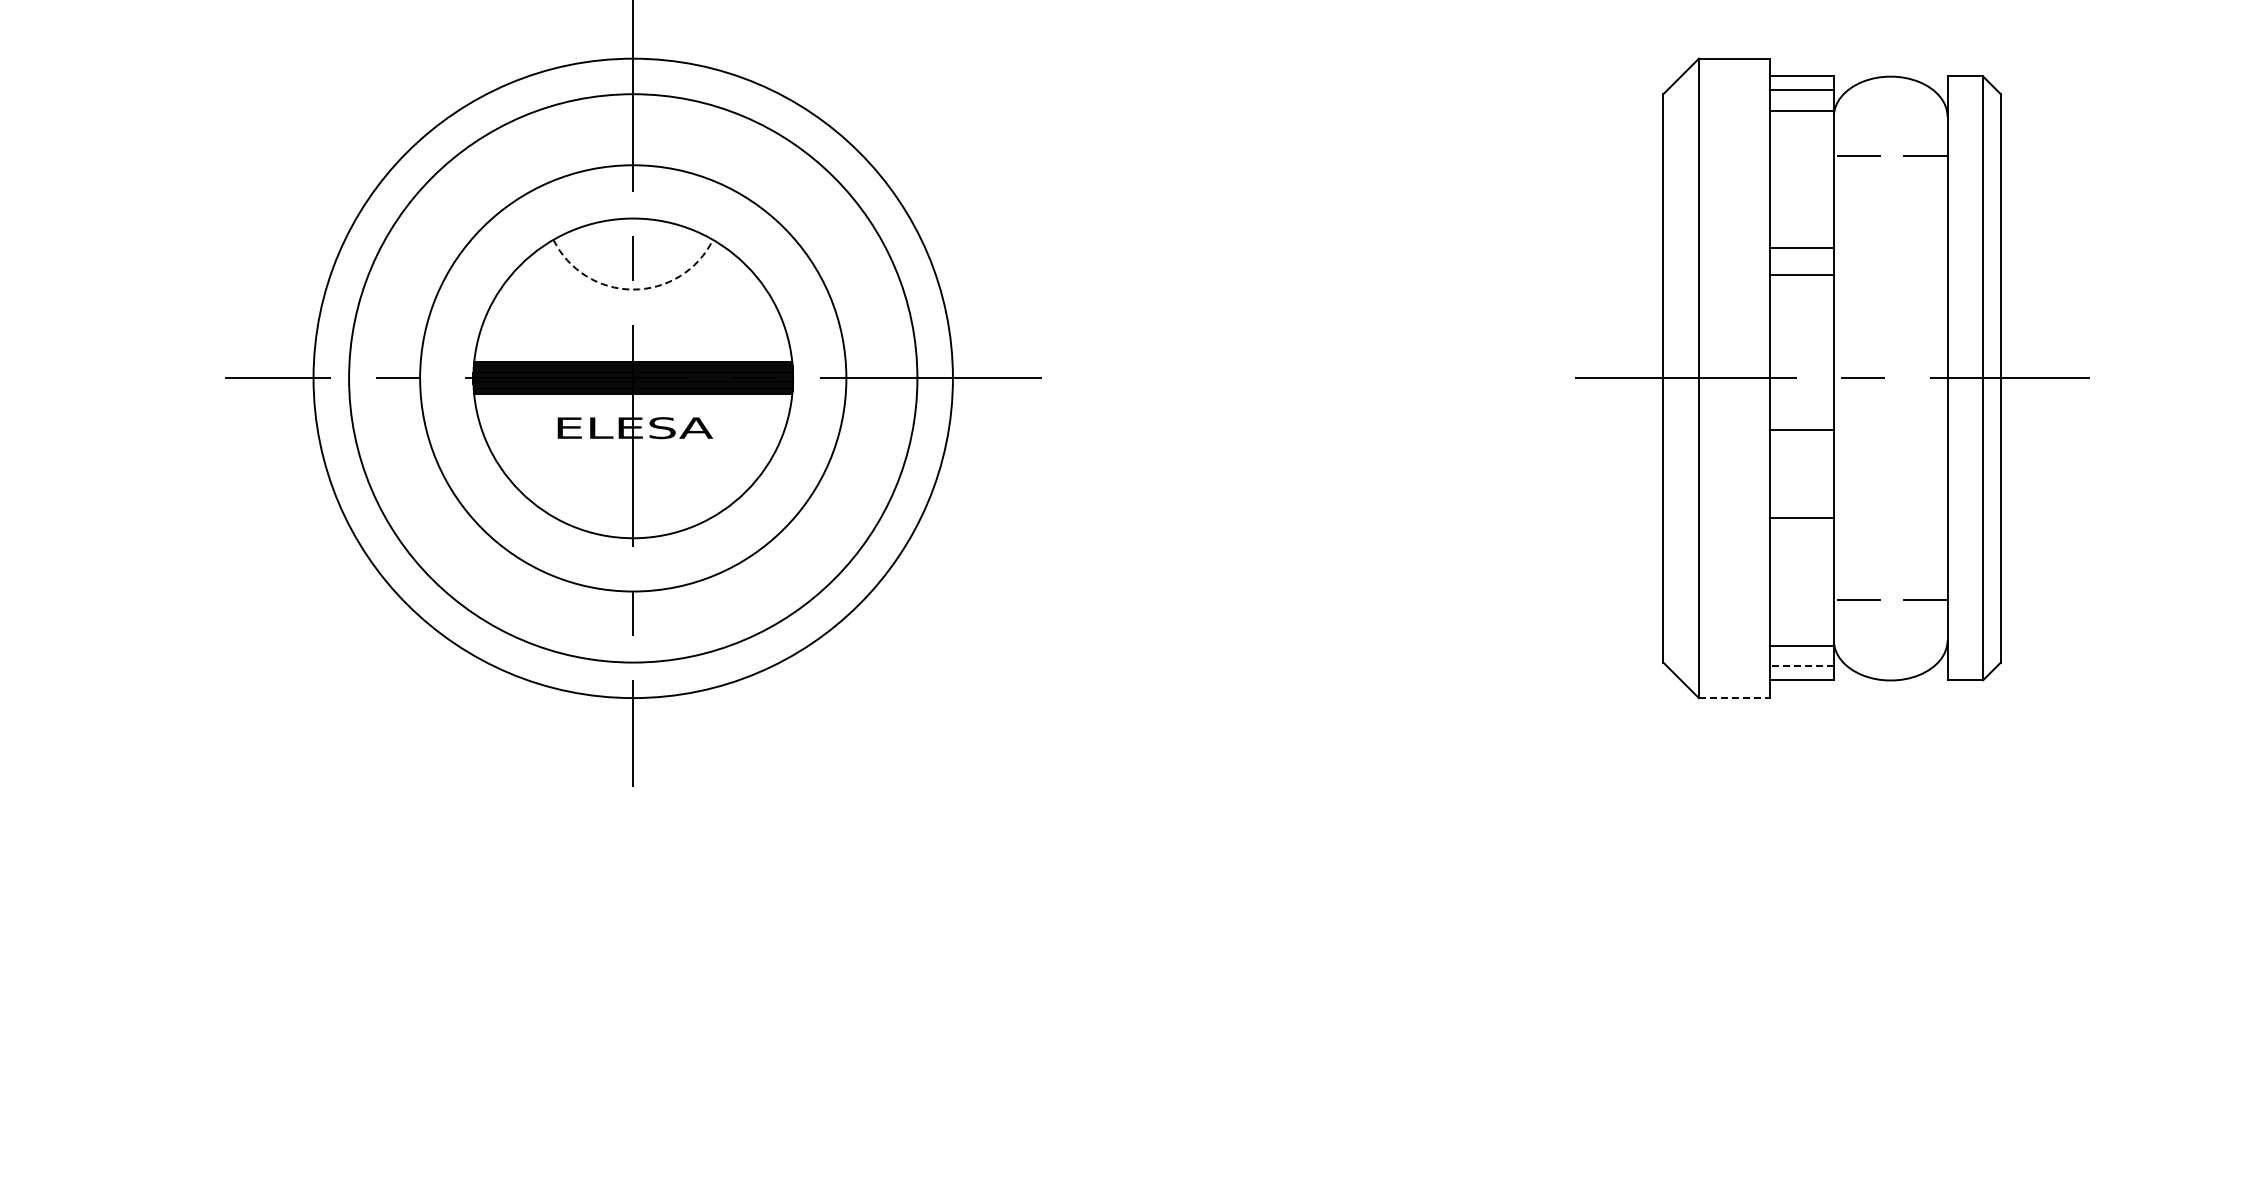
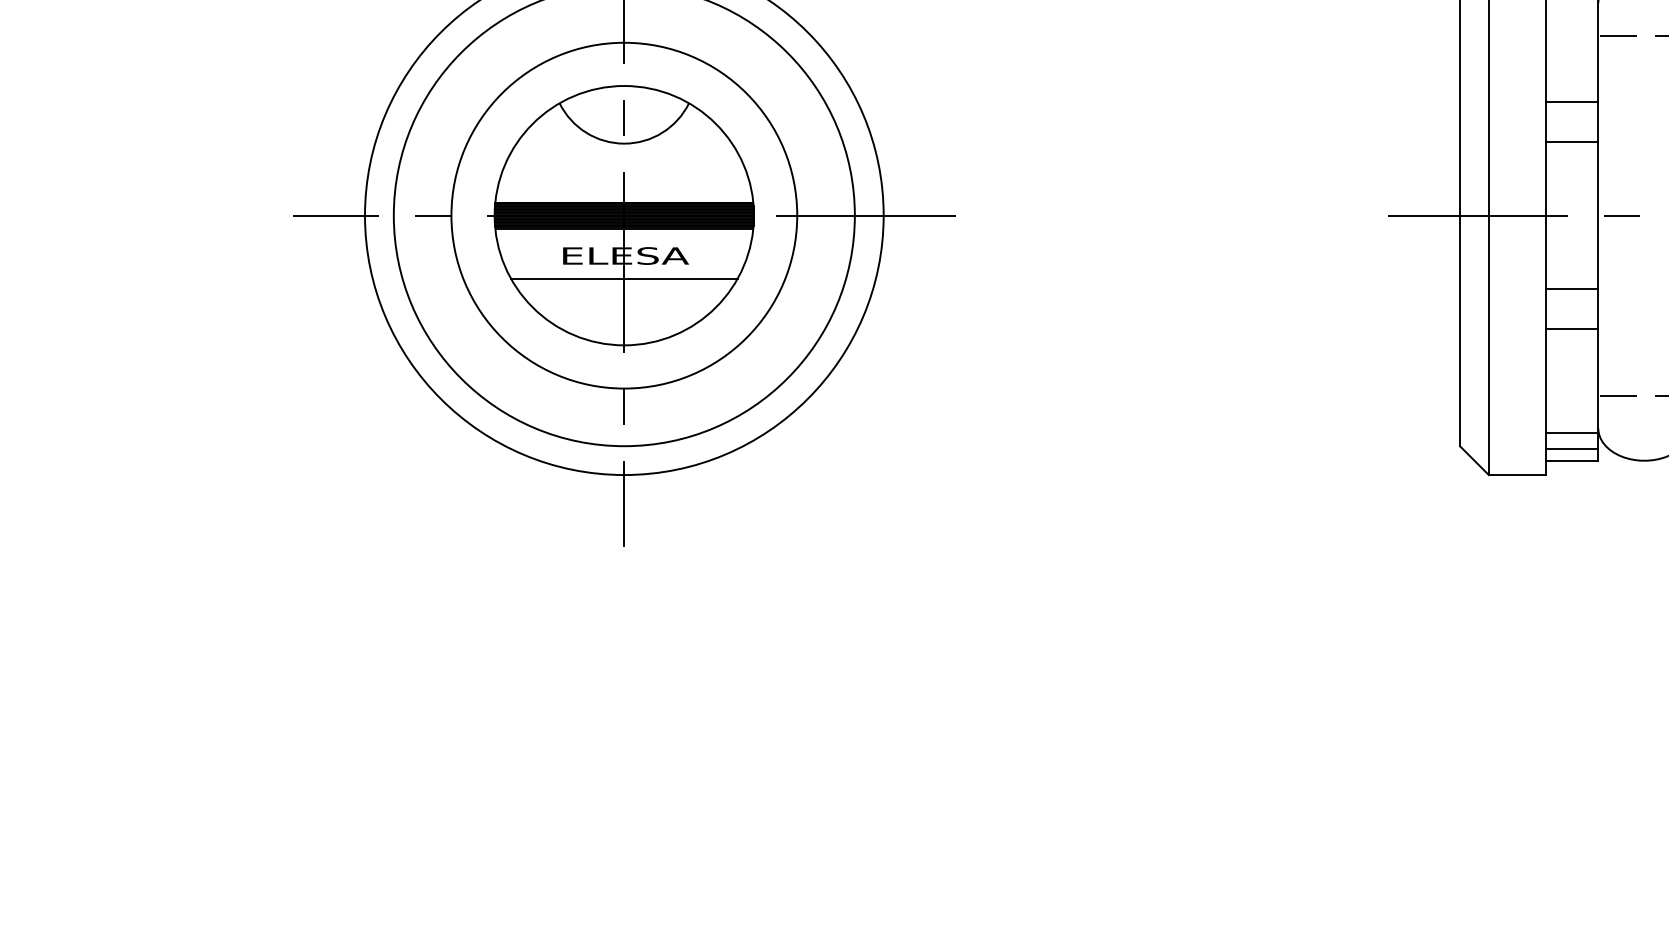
line: (1801, 247) -> (1572, 141), moved
line: (1801, 274) -> (1572, 102), moved
arc: (633, 289) -> (624, 143), dashed -> solid
line: (1801, 429) -> (1572, 288), moved
line: (633, 456) -> (624, 279), added
line: (1801, 666) -> (1572, 449), dashed -> solid
line: (1734, 698) -> (1517, 475), dashed -> solid

